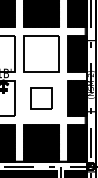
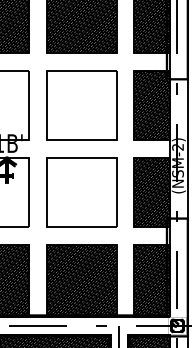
part: (41, 98) -> (81, 192), size x1.67

